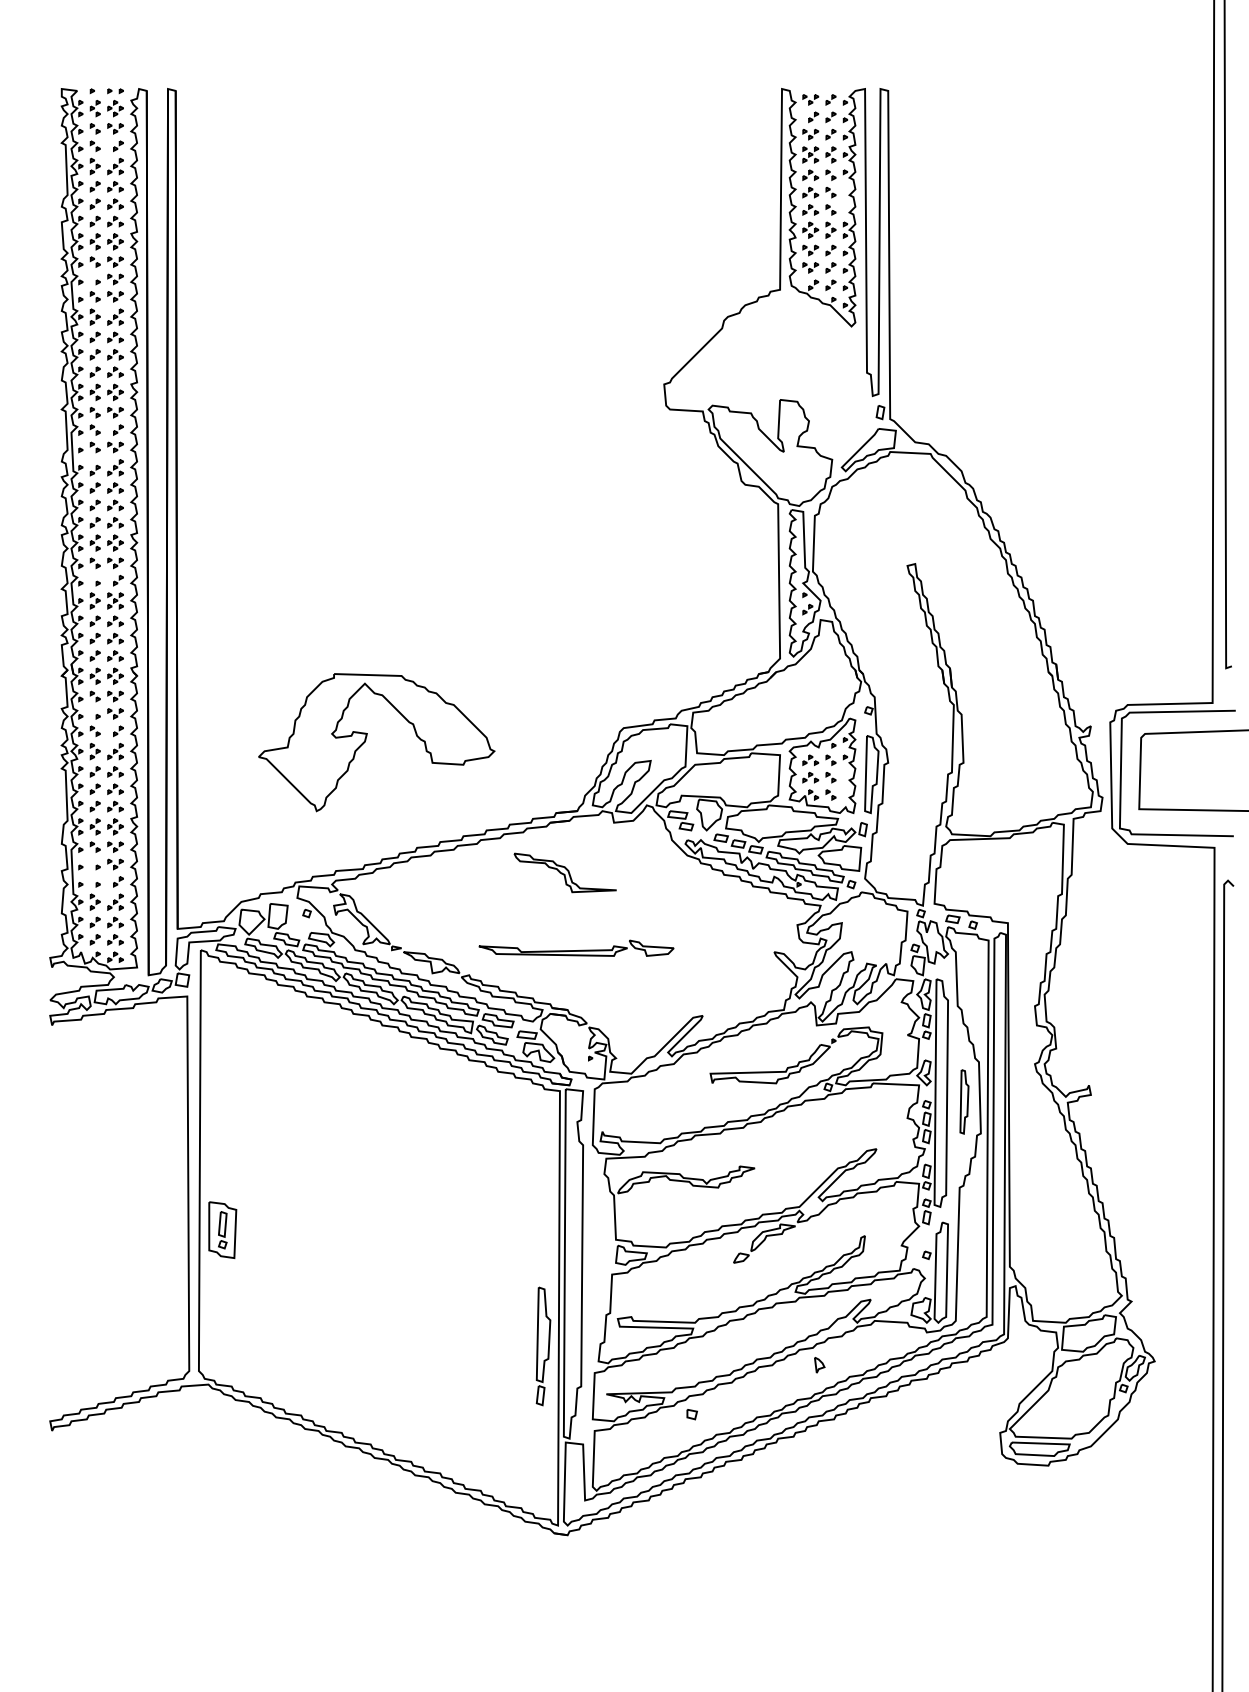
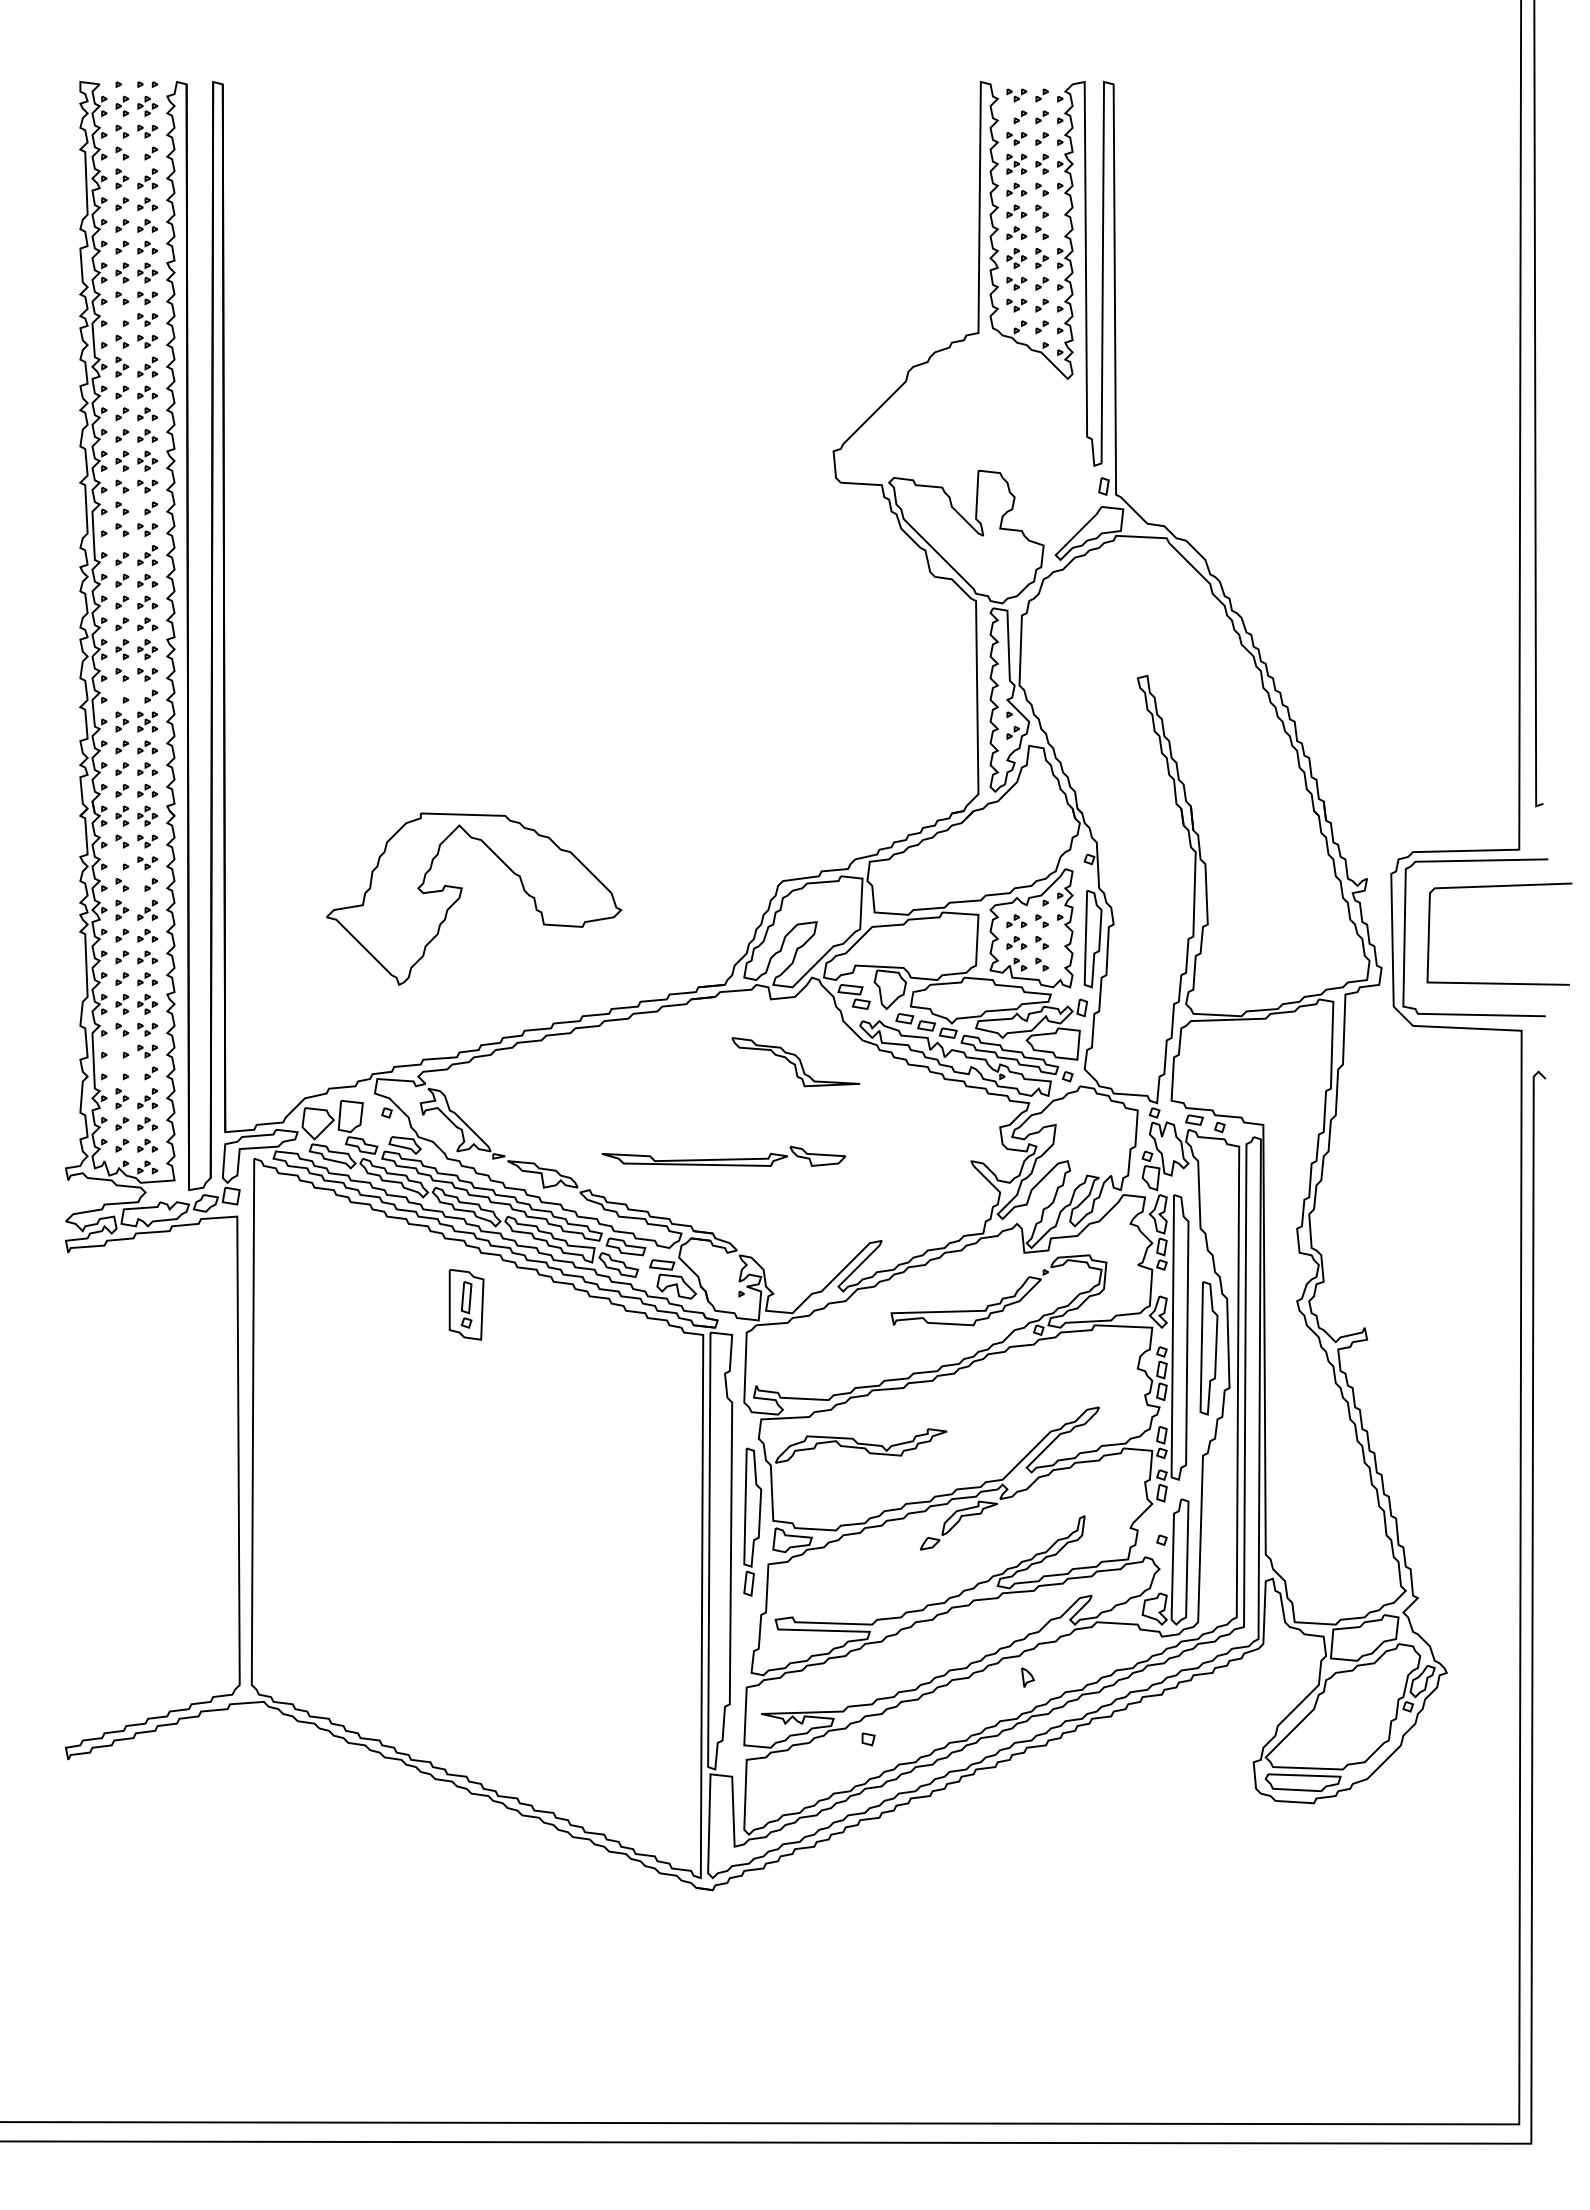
part: (564, 873) -> (795, 1062), moved
part: (964, 1101) -> (1208, 1348), size x1.67
part: (222, 1229) -> (466, 1304), moved
part: (543, 1345) -> (752, 1521), moved

